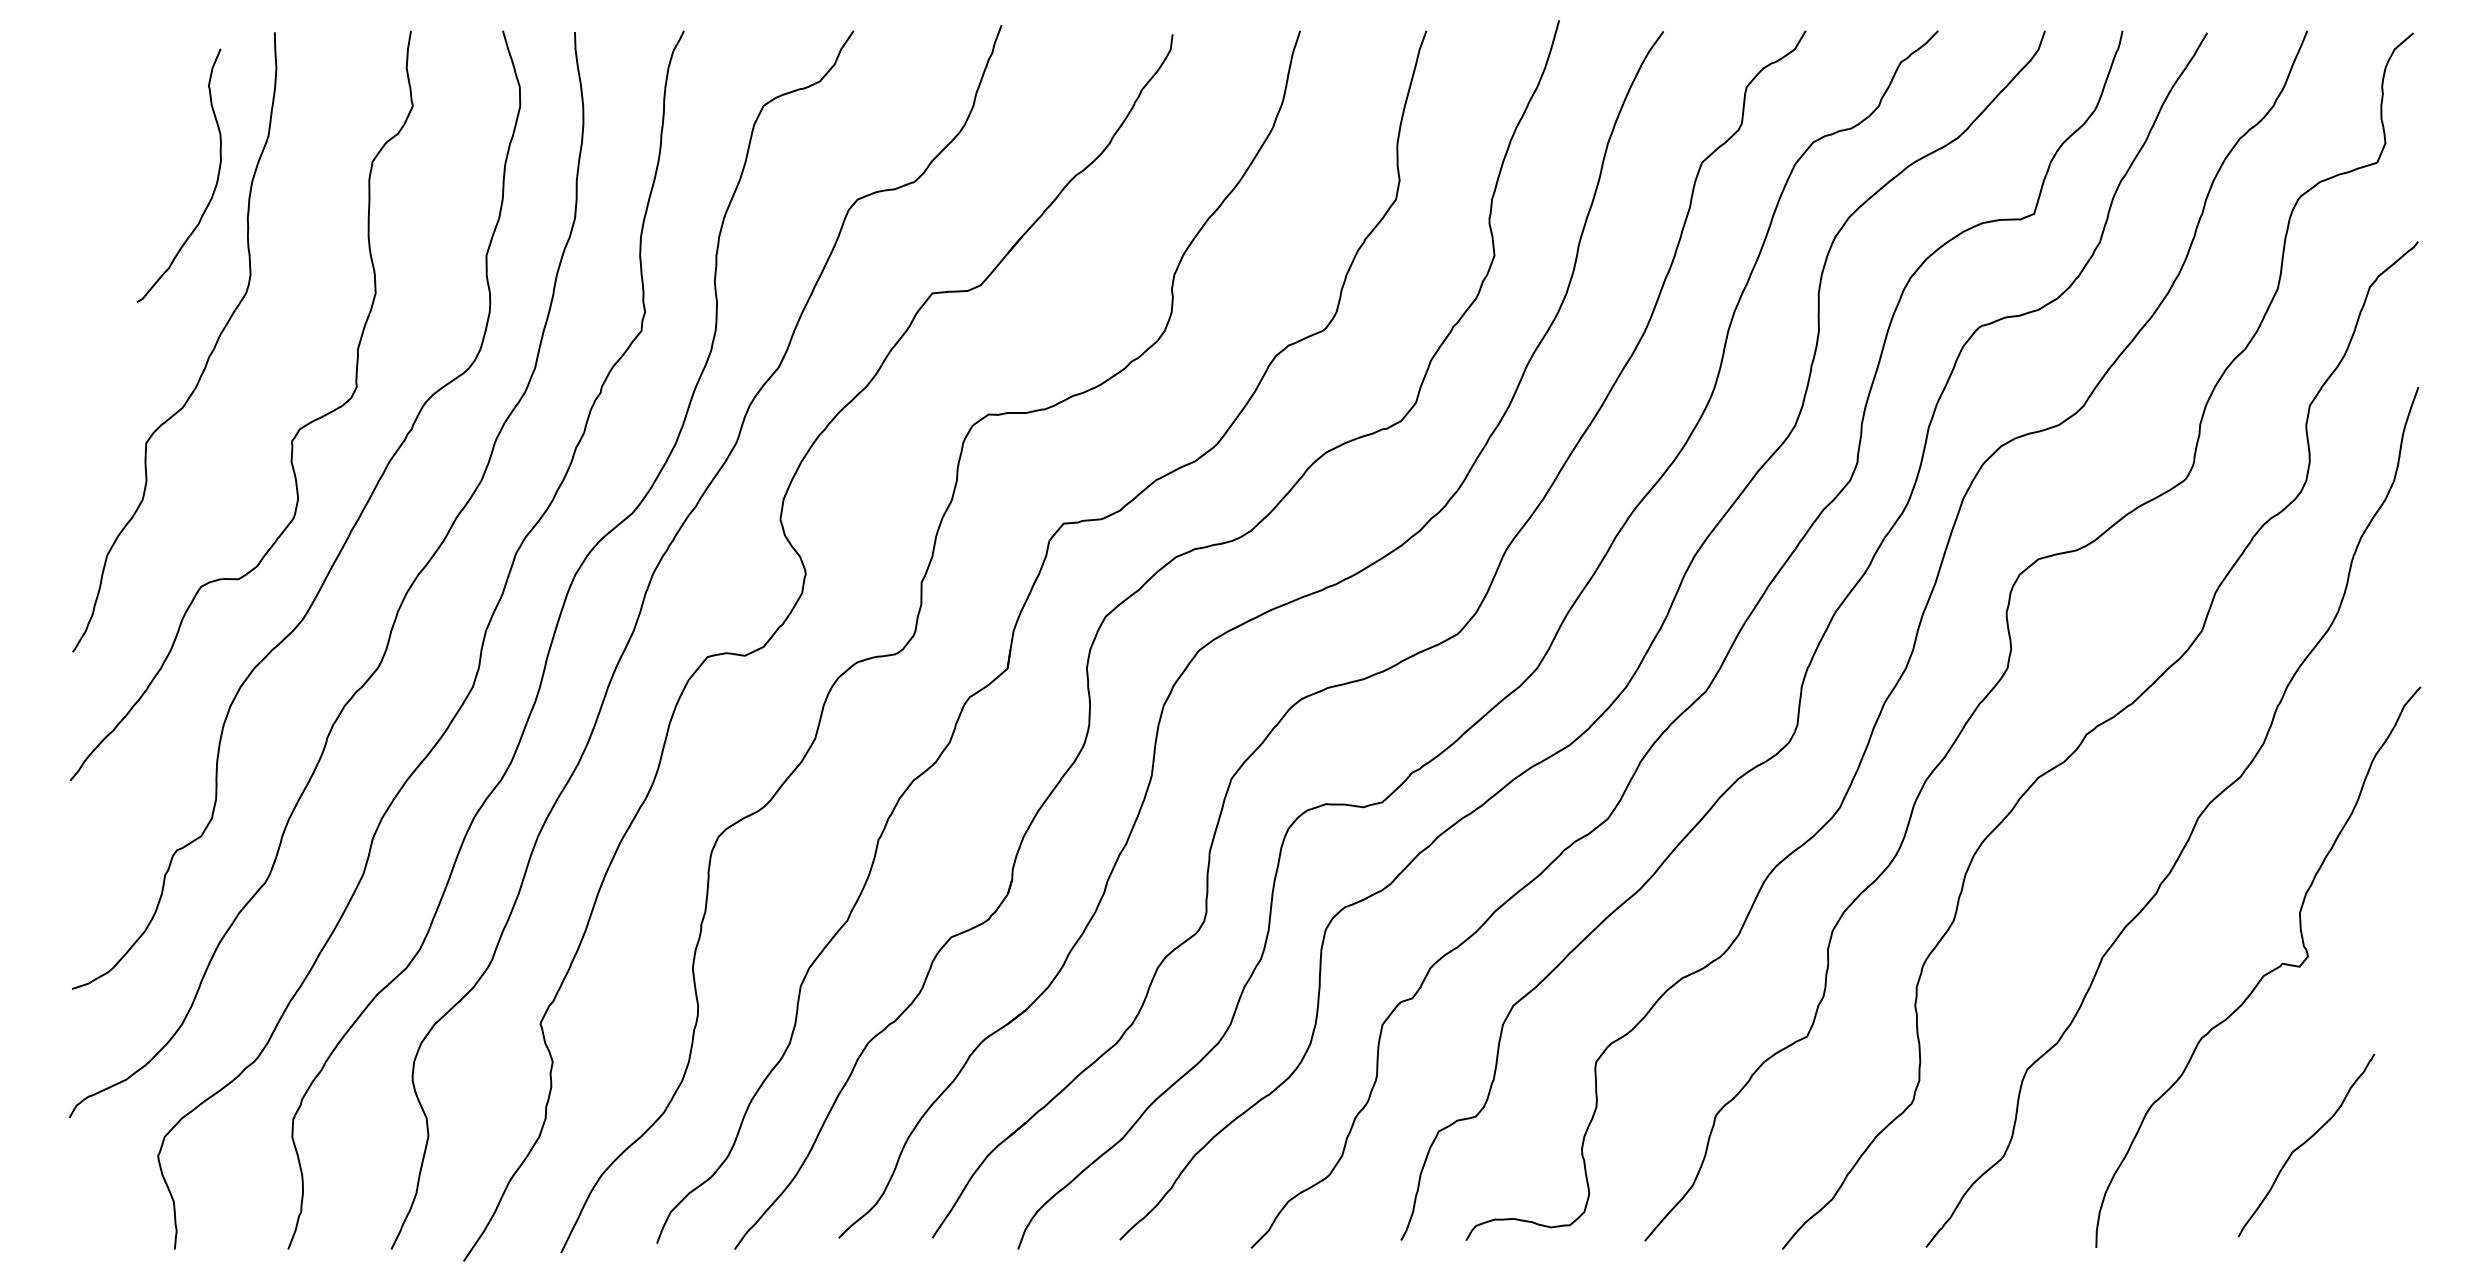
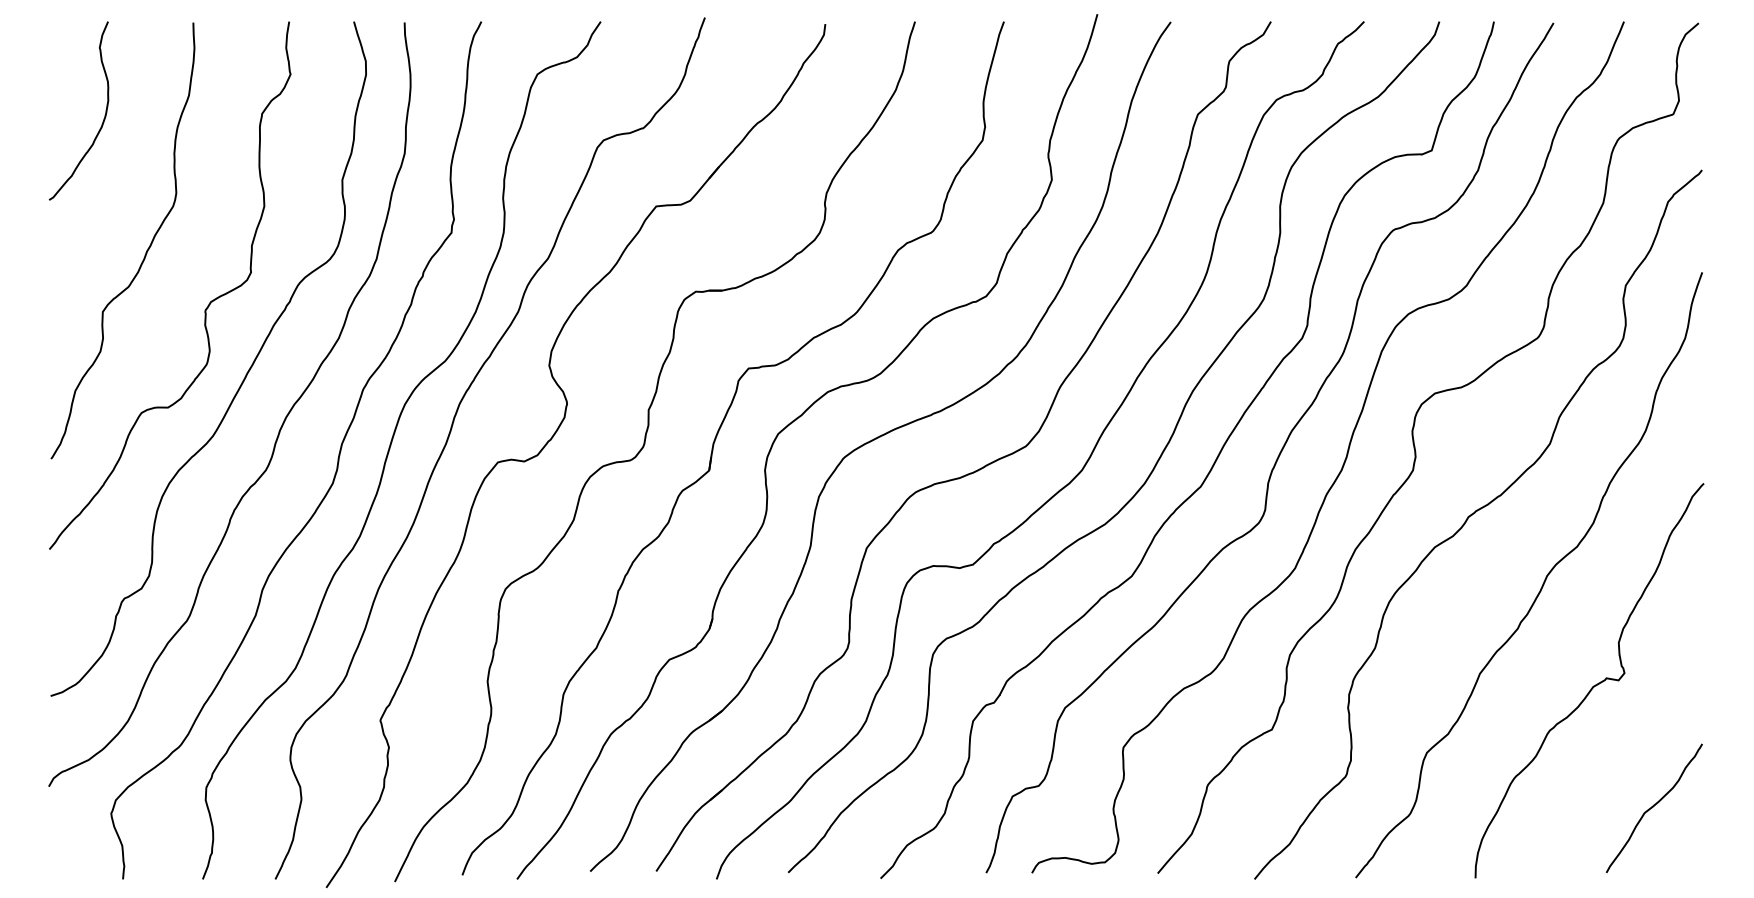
curve: (213, 189) -> (103, 120), moved
curve: (2305, 1143) -> (1653, 806), moved

